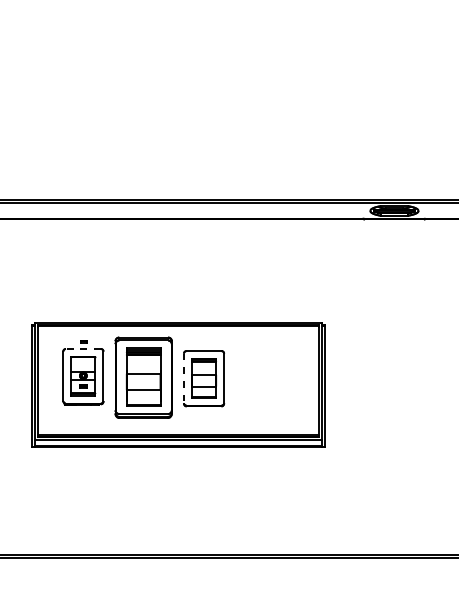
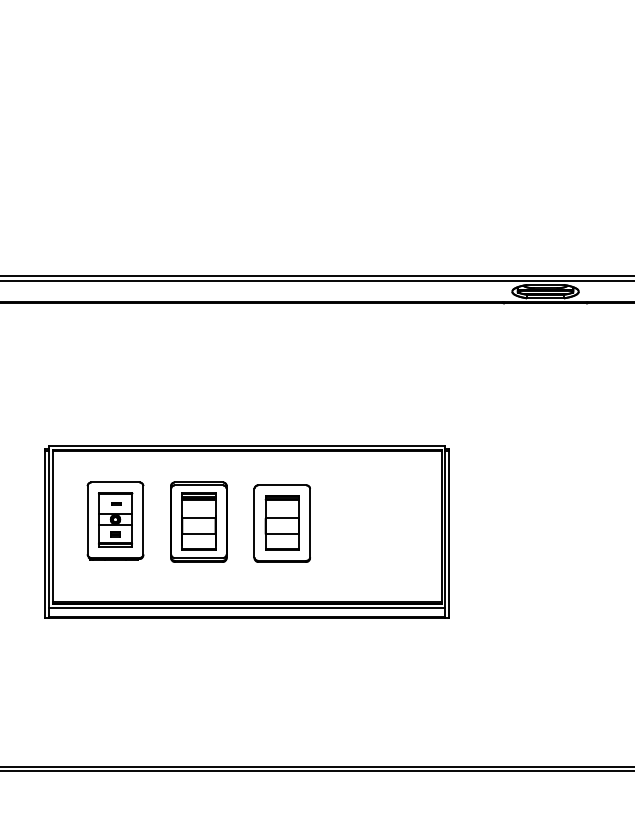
part: (84, 341) -> (116, 503), moved
line: (83, 348) -> (115, 482), dashed -> solid
part: (143, 377) -> (198, 521), size x0.71
line: (183, 378) -> (254, 523), dashed -> solid

